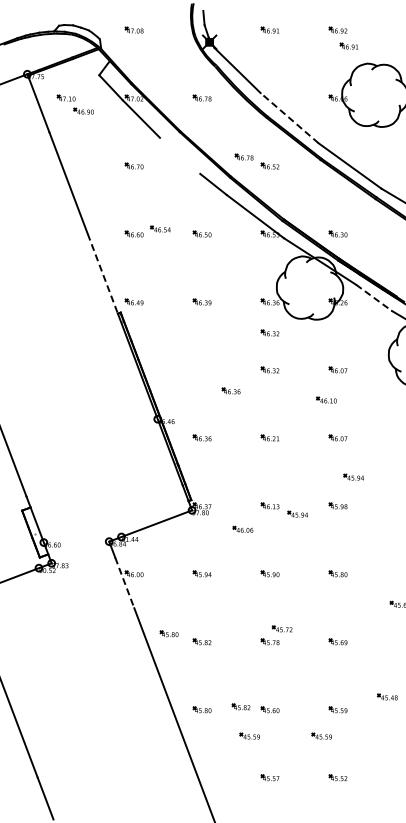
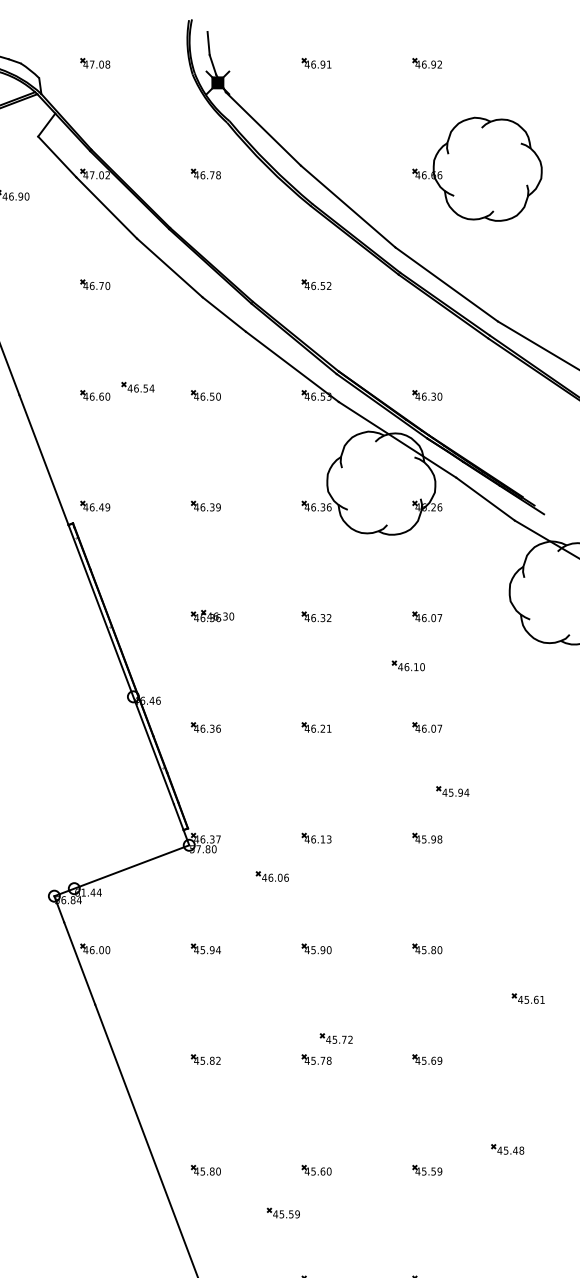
part: (348, 45) -> (444, 88), removed
line: (289, 117) -> (347, 205), dashed -> solid
line: (180, 155) -> (170, 267), added
part: (243, 156) -> (273, 268), removed
line: (102, 273) -> (43, 459), dashed -> solid
line: (374, 298) -> (486, 500), dashed -> solid
part: (269, 332) -> (315, 555), removed
part: (205, 369) -> (211, 615), added
part: (230, 390) -> (251, 650), removed
part: (297, 513) -> (360, 850), removed
line: (124, 583) -> (79, 964), dashed -> solid
part: (168, 633) -> (150, 1045), removed
part: (240, 706) -> (268, 1164), removed
part: (321, 735) -> (400, 1211), removed

